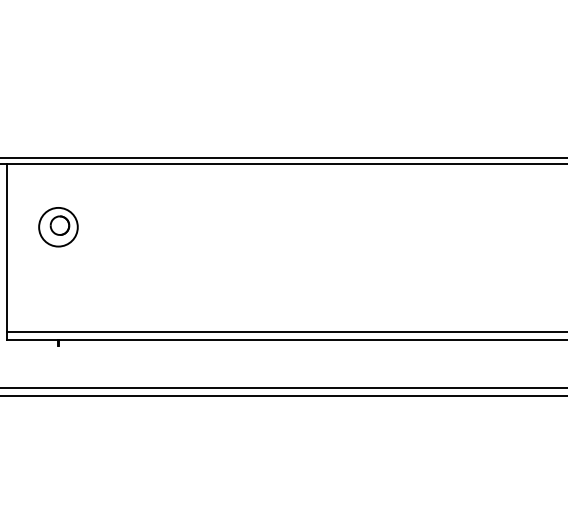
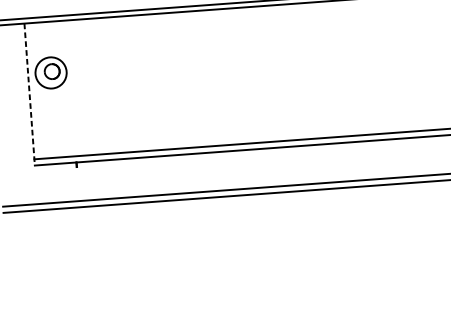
part: (58, 227) -> (51, 73), moved
line: (7, 252) -> (30, 94), solid -> dashed

